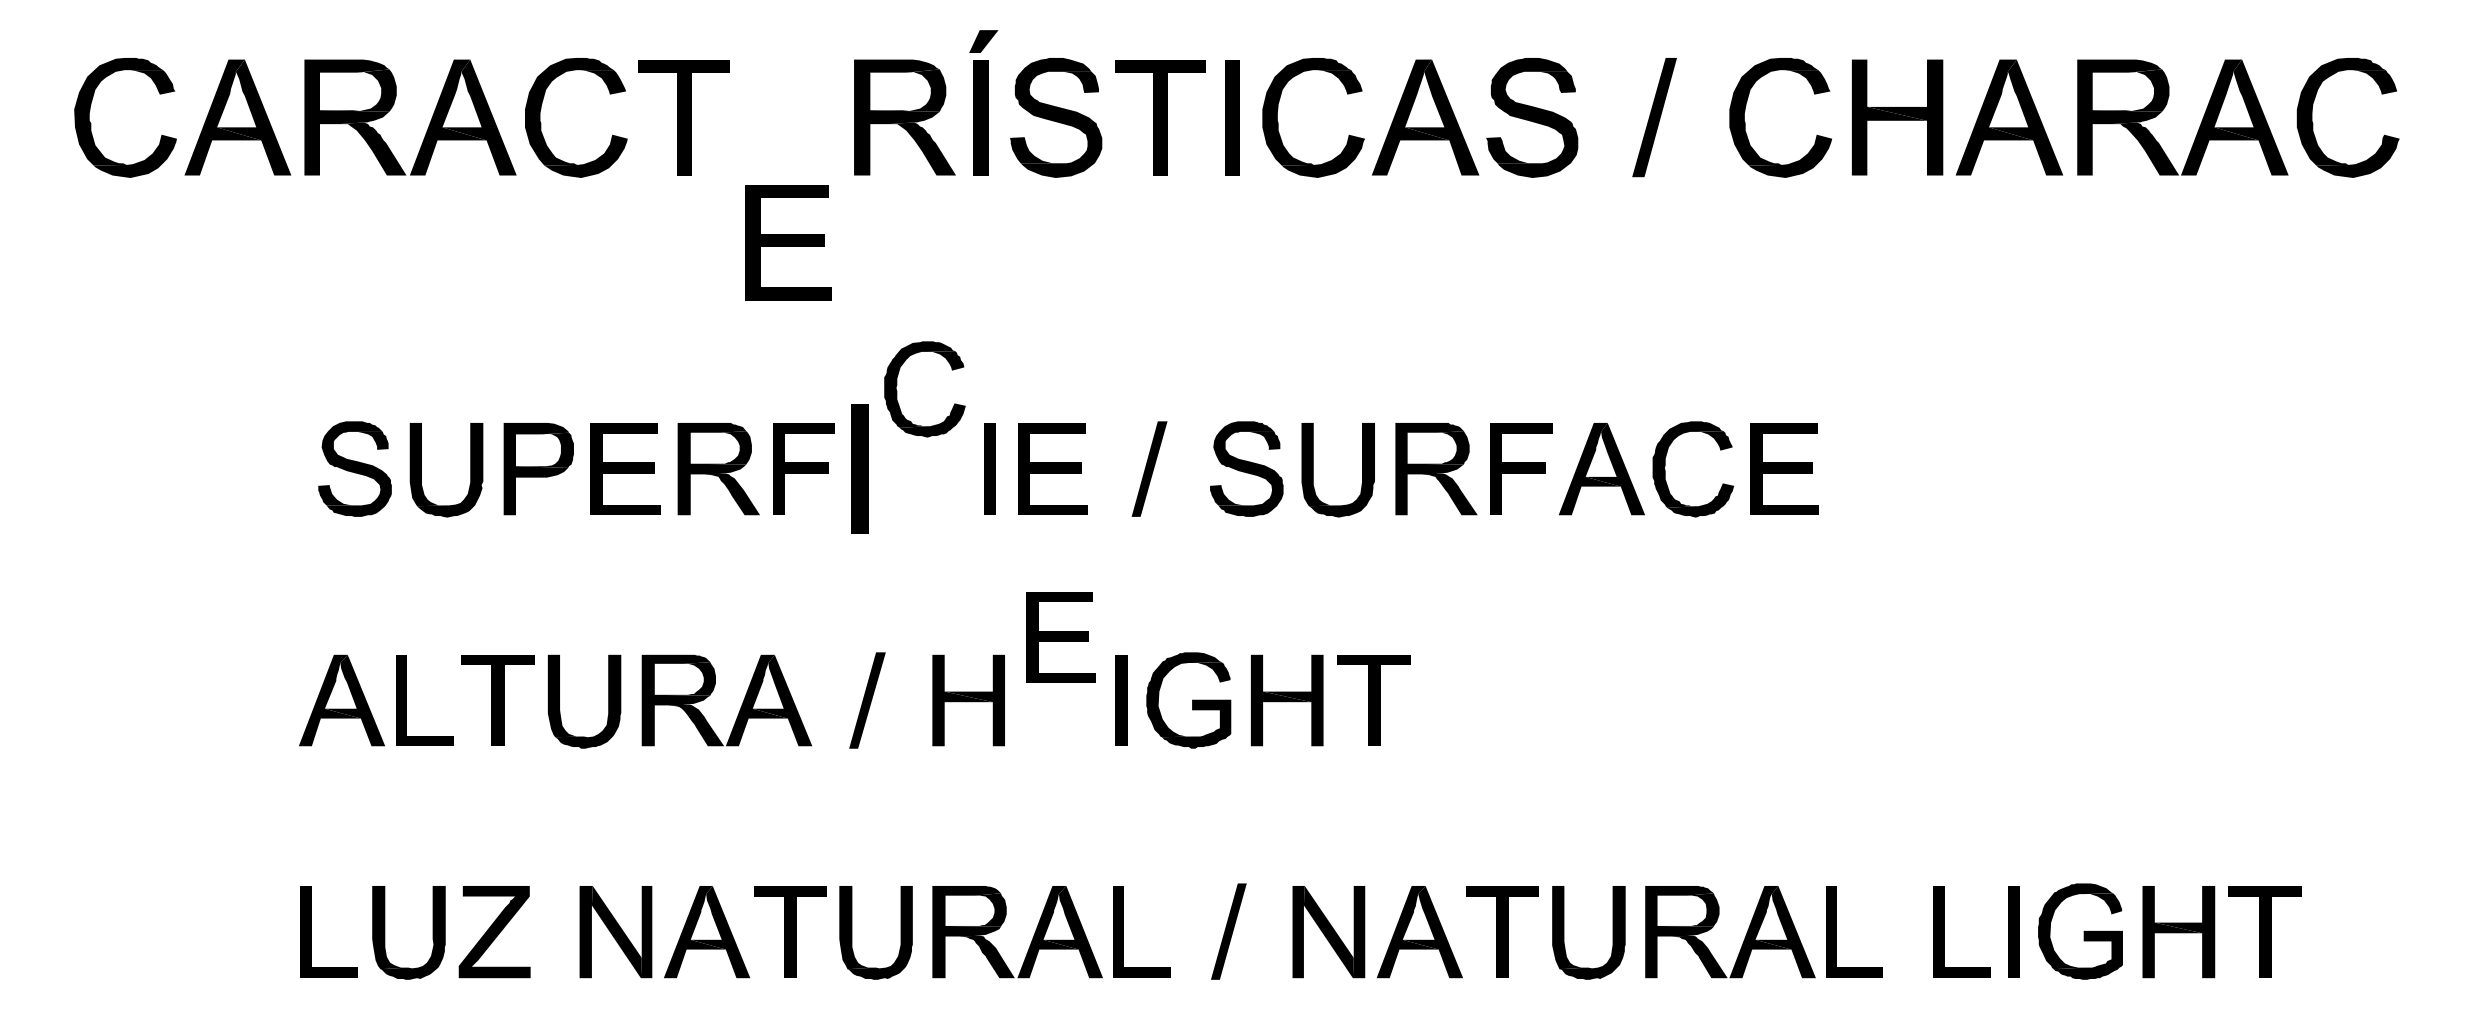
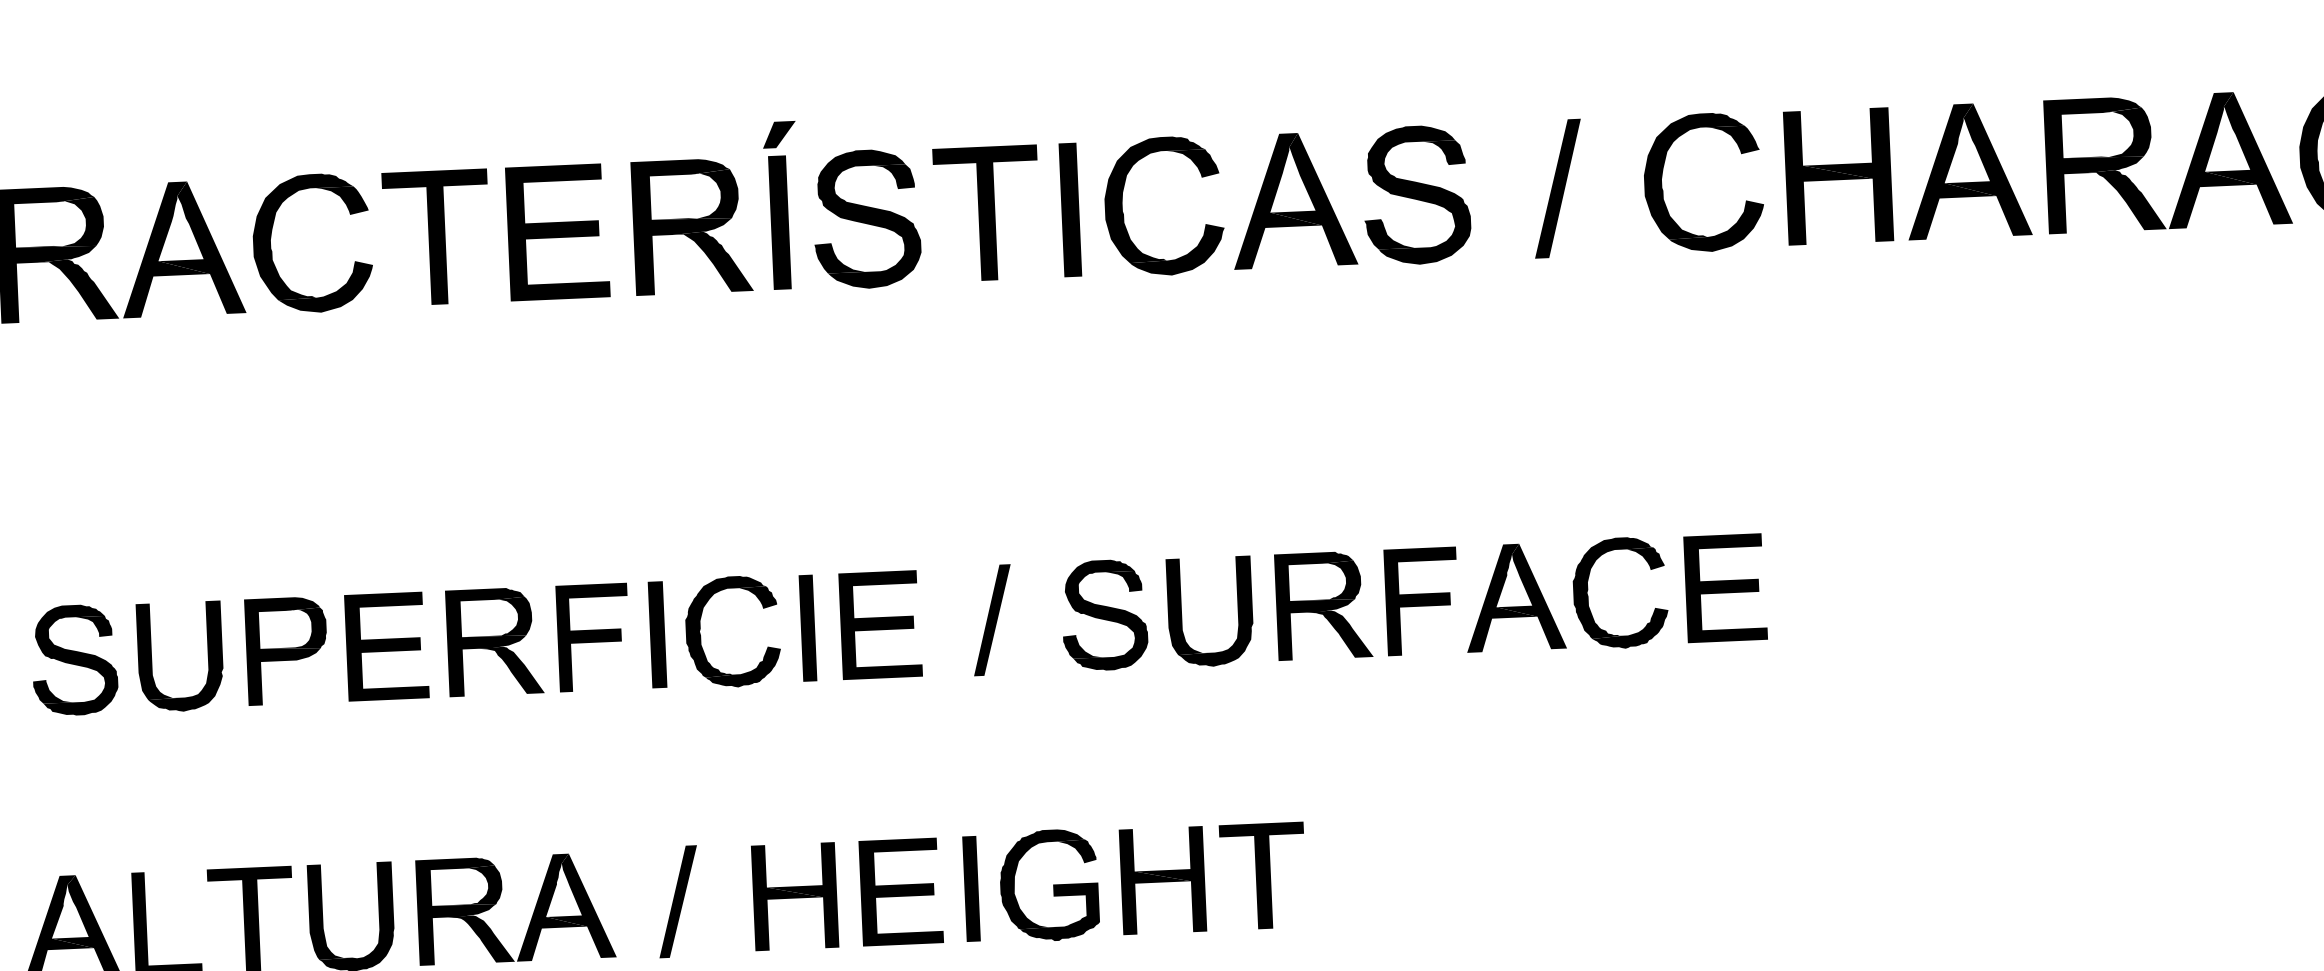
part: (788, 242) -> (557, 232), moved
part: (897, 390) -> (701, 634), moved
part: (859, 468) -> (657, 634), size x0.71
part: (1060, 637) -> (901, 891), moved

